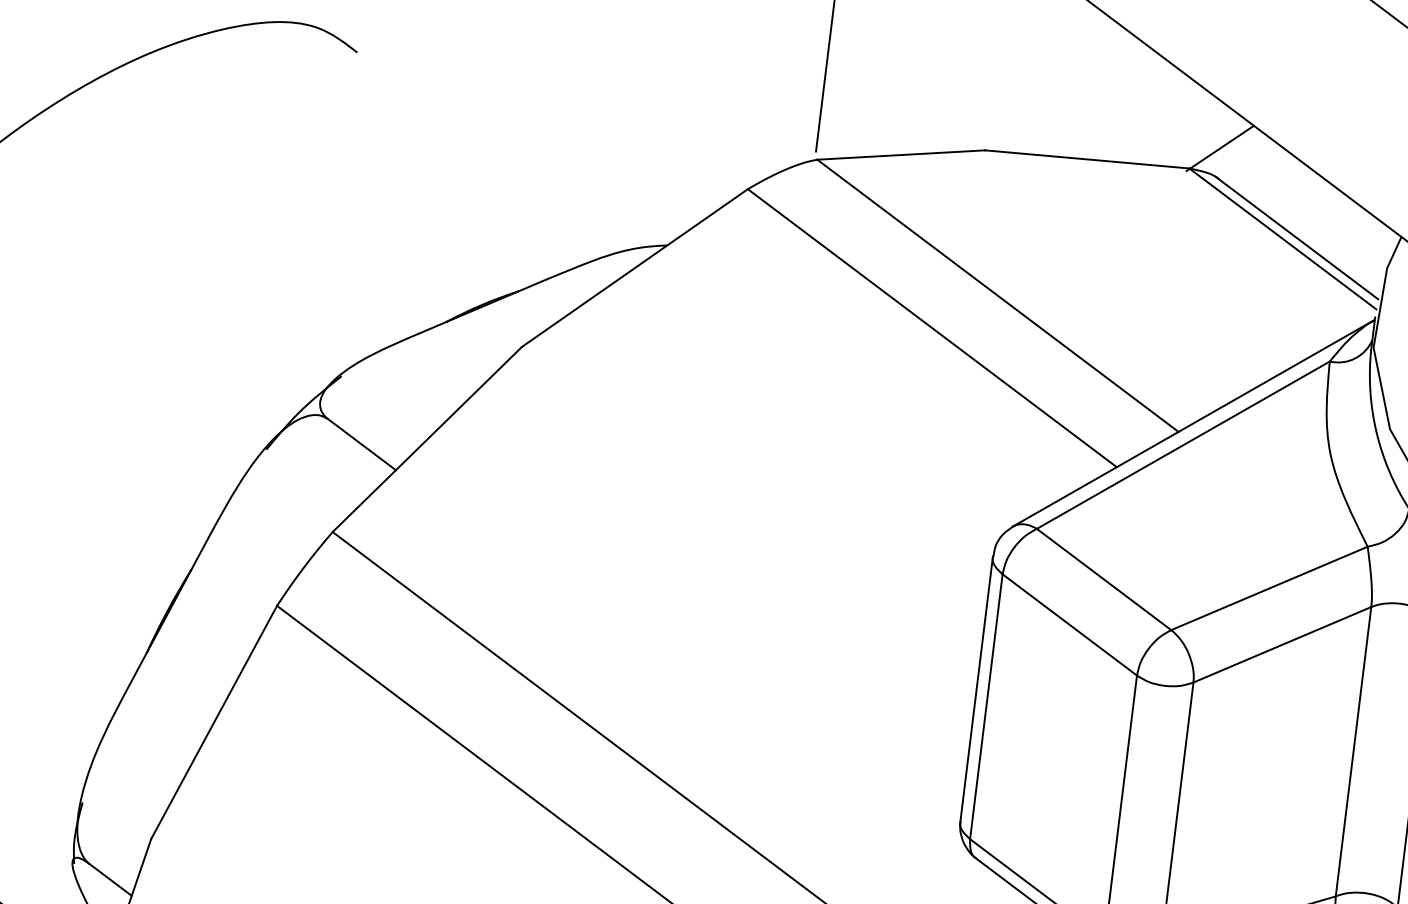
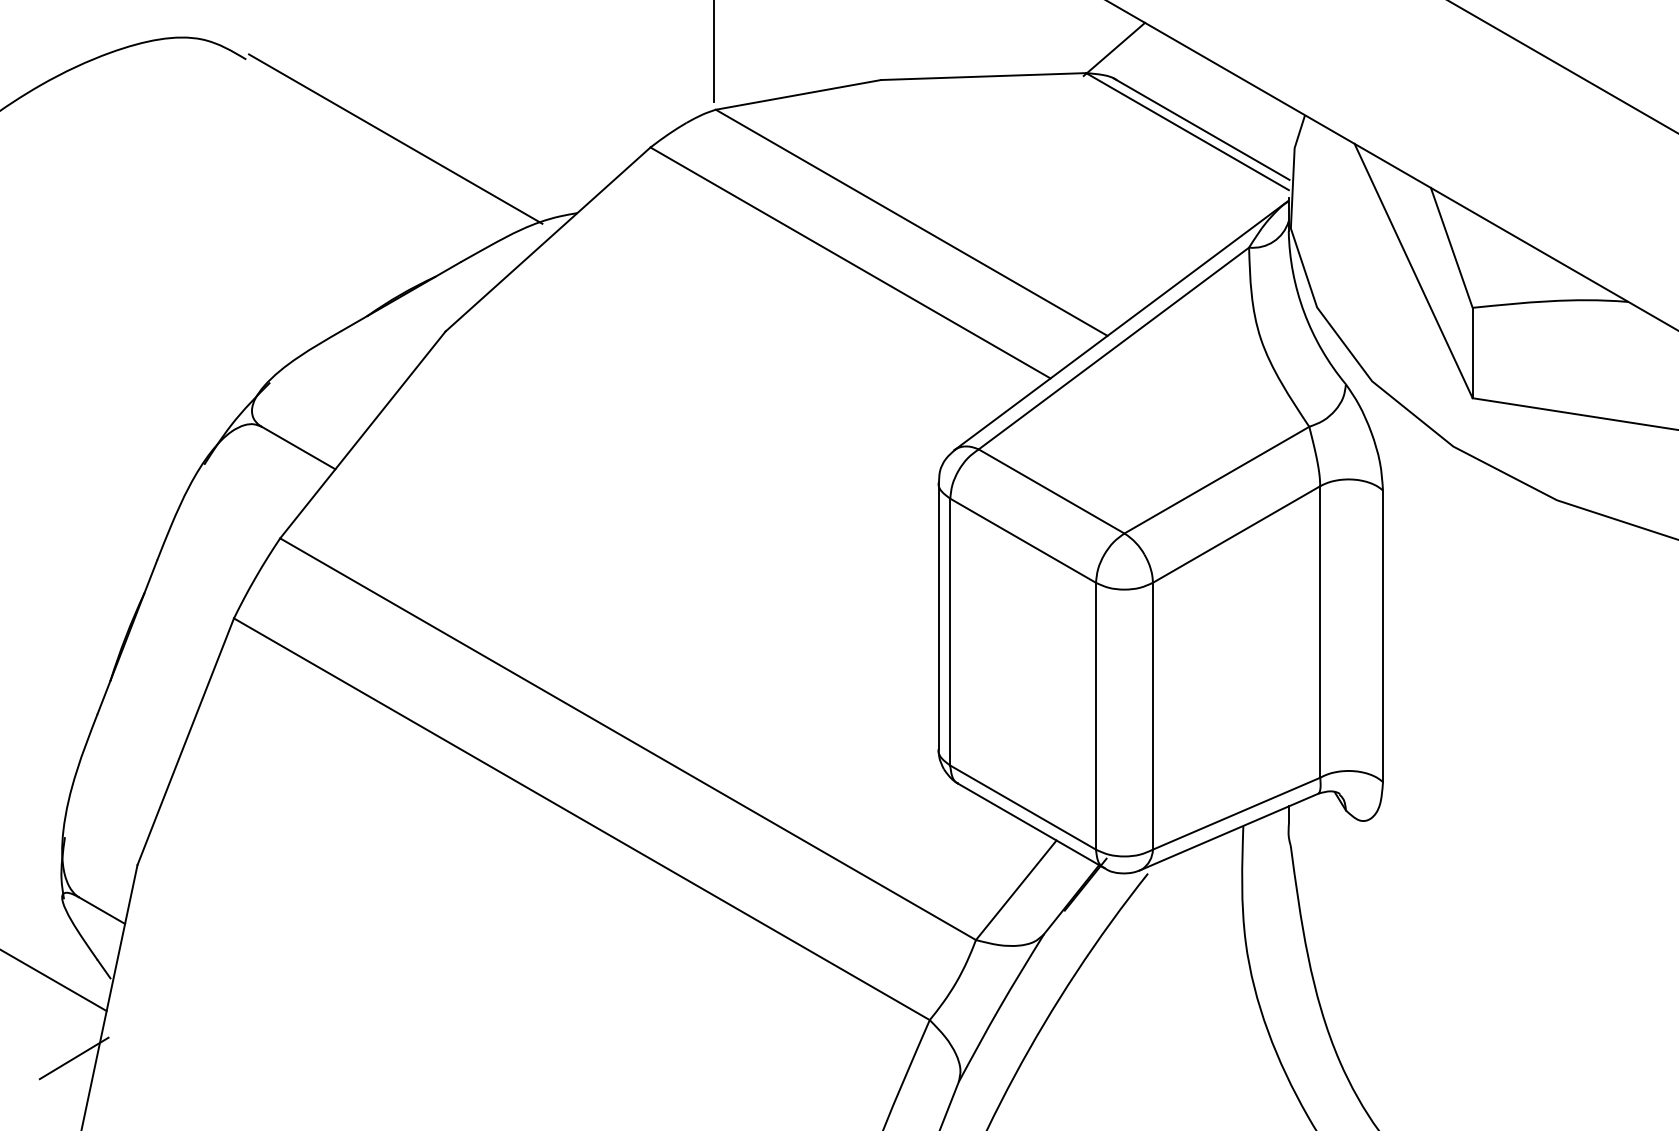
line: (495, 149) -> (395, 138), added

